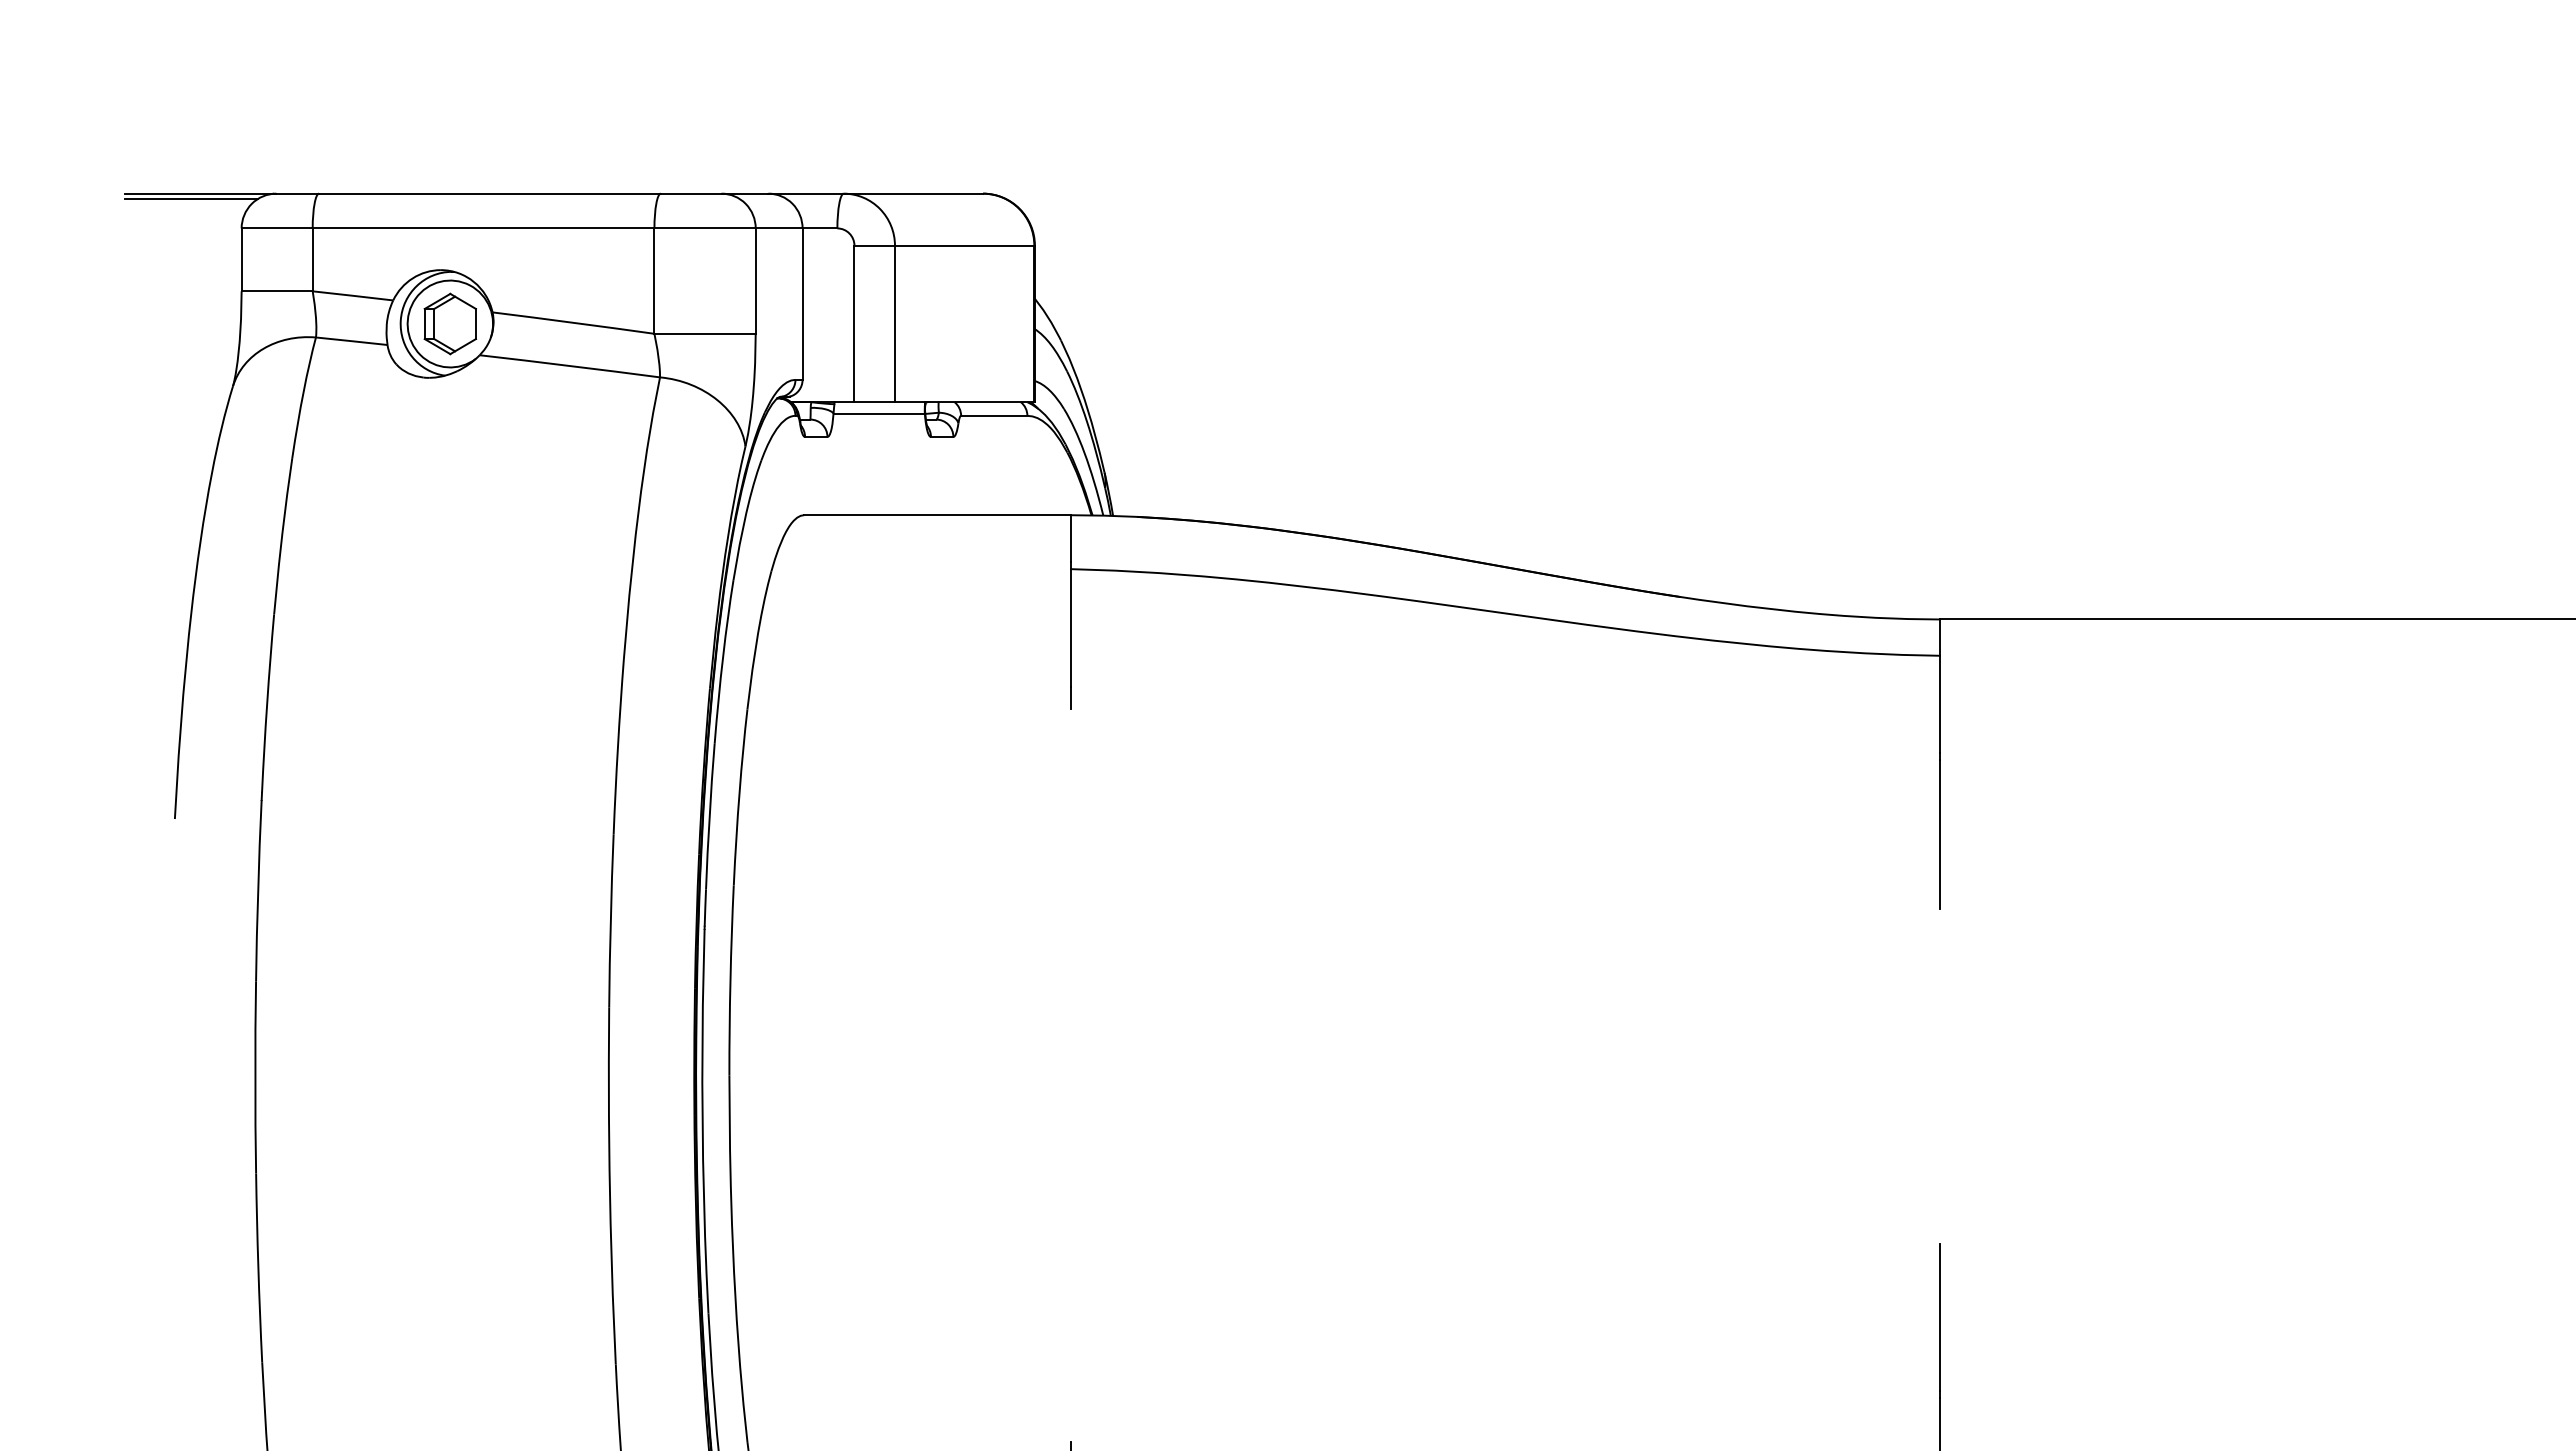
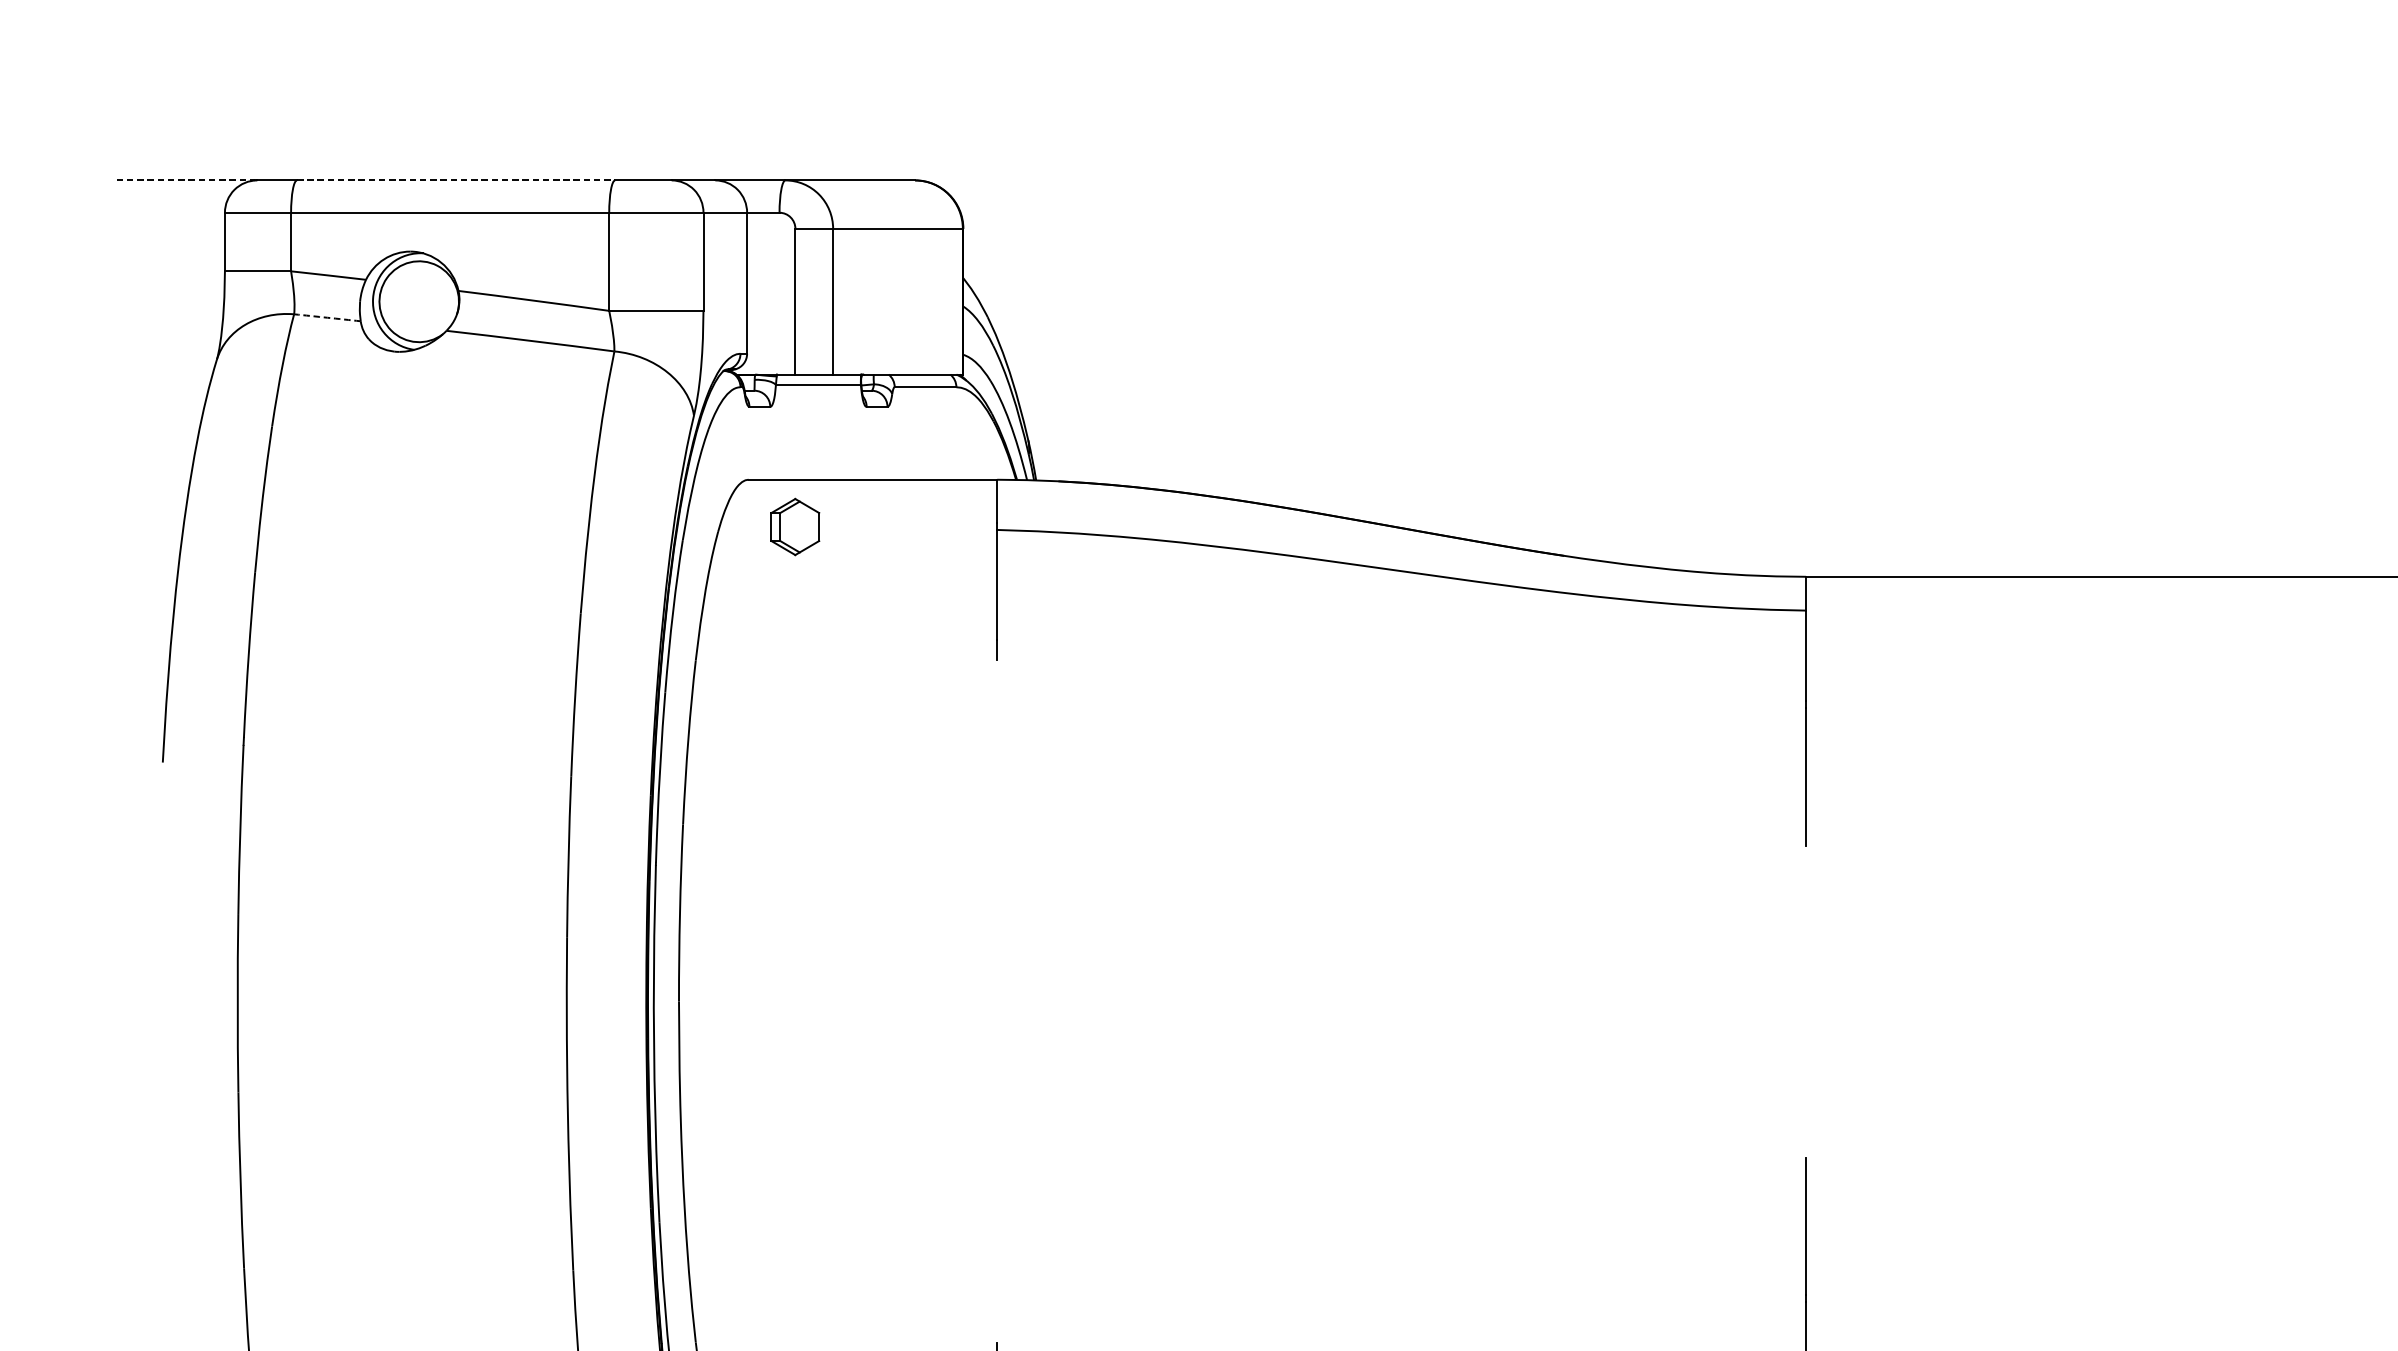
line: (200, 193) -> (186, 180), solid -> dashed
line: (489, 193) -> (455, 180), solid -> dashed
line: (191, 198) -> (178, 184), removed
part: (449, 323) -> (794, 526), moved
arc: (351, 341) -> (327, 318), solid -> dashed

